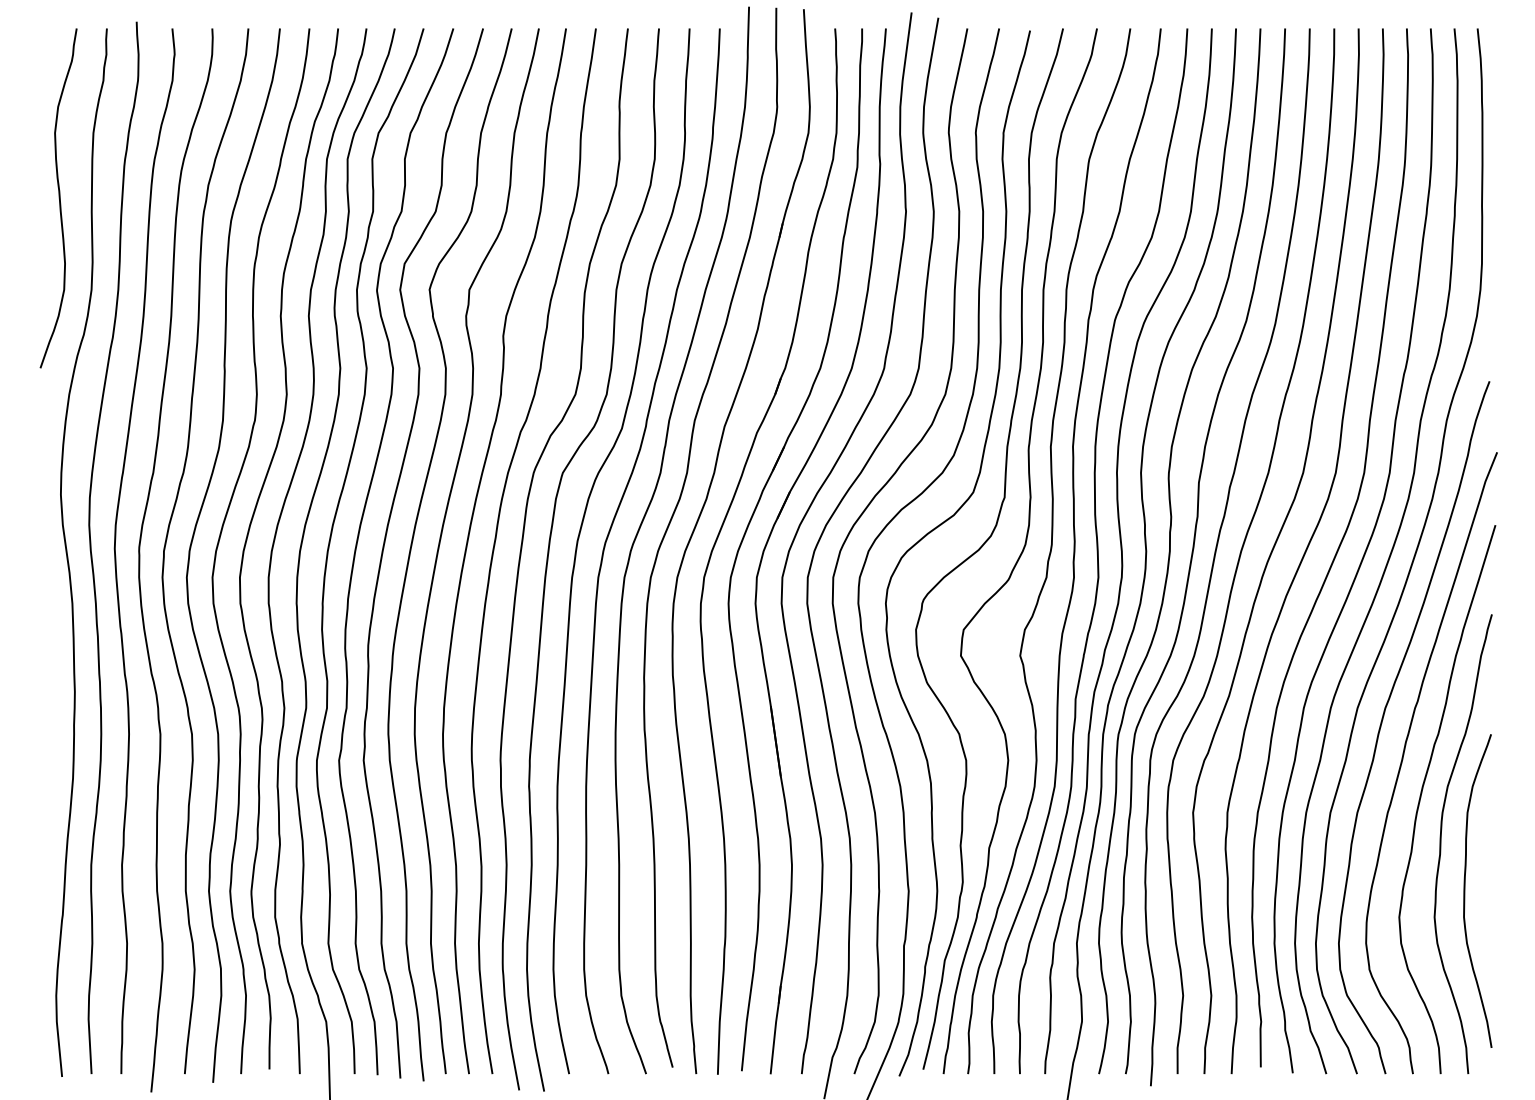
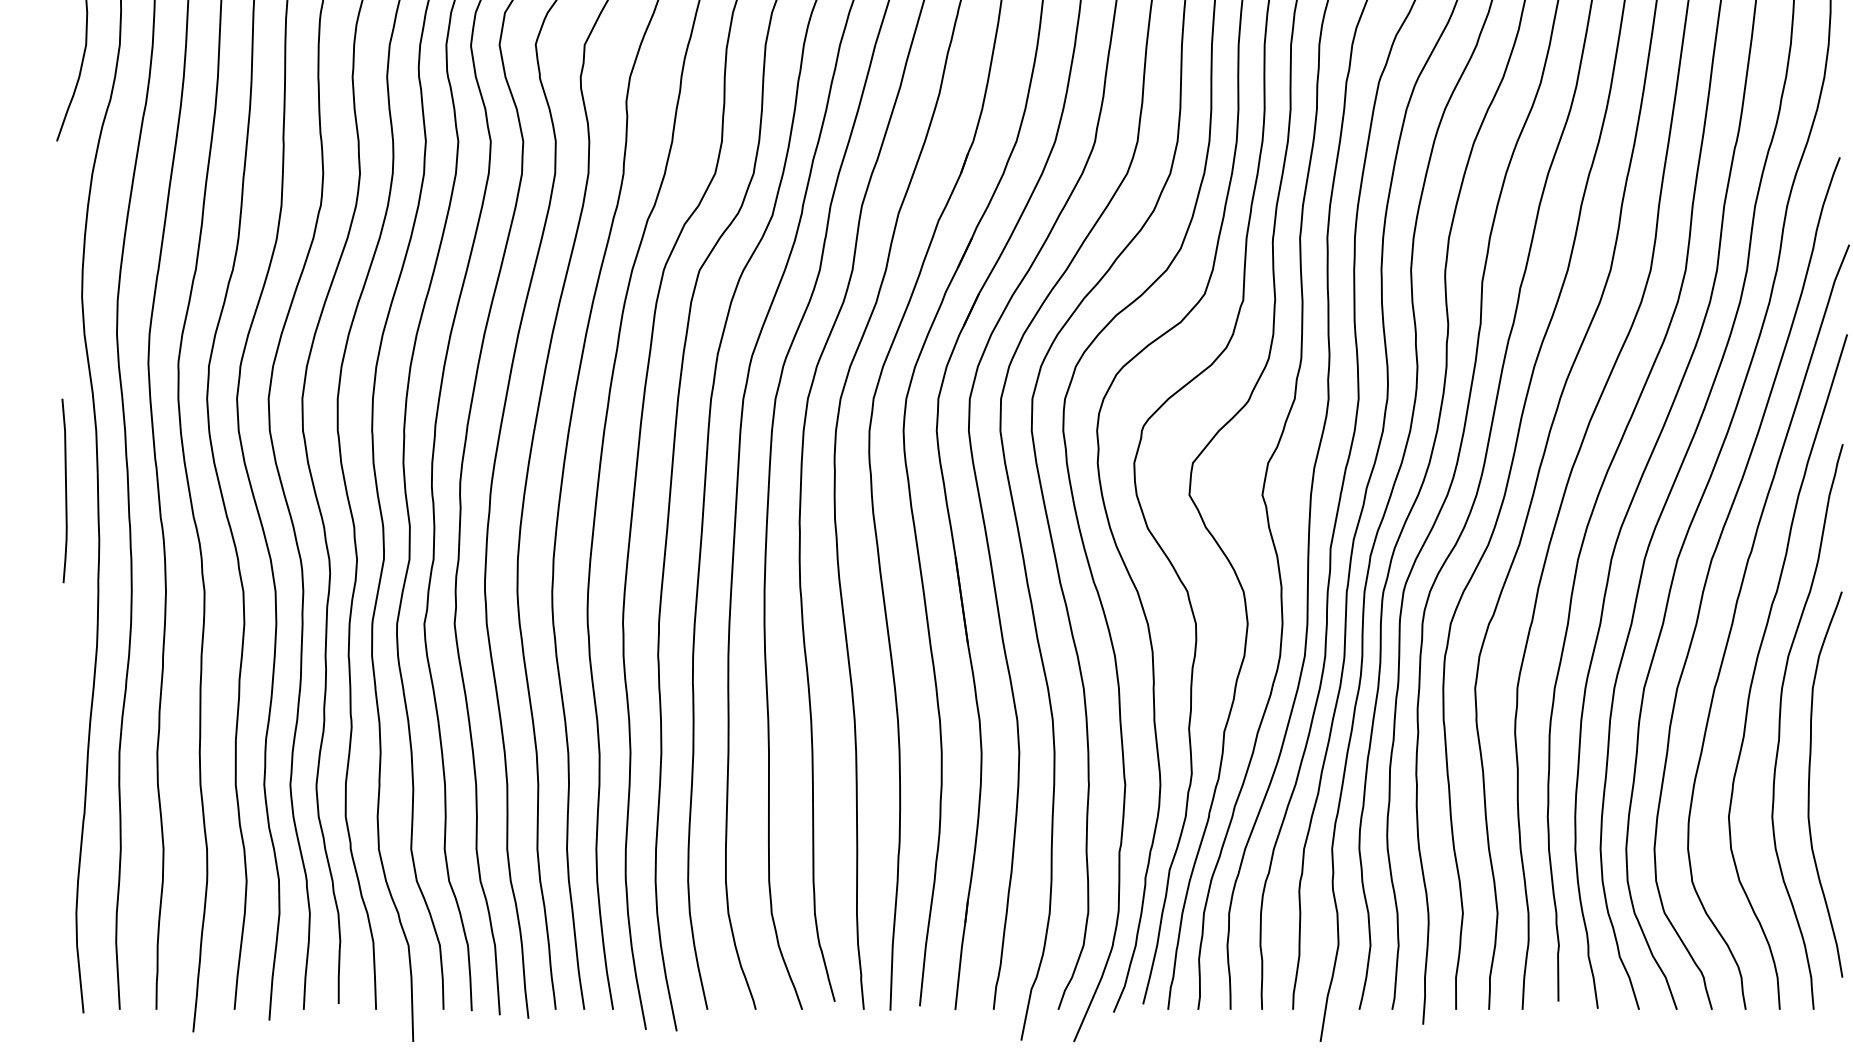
curve: (47, 652) -> (65, 491), added

